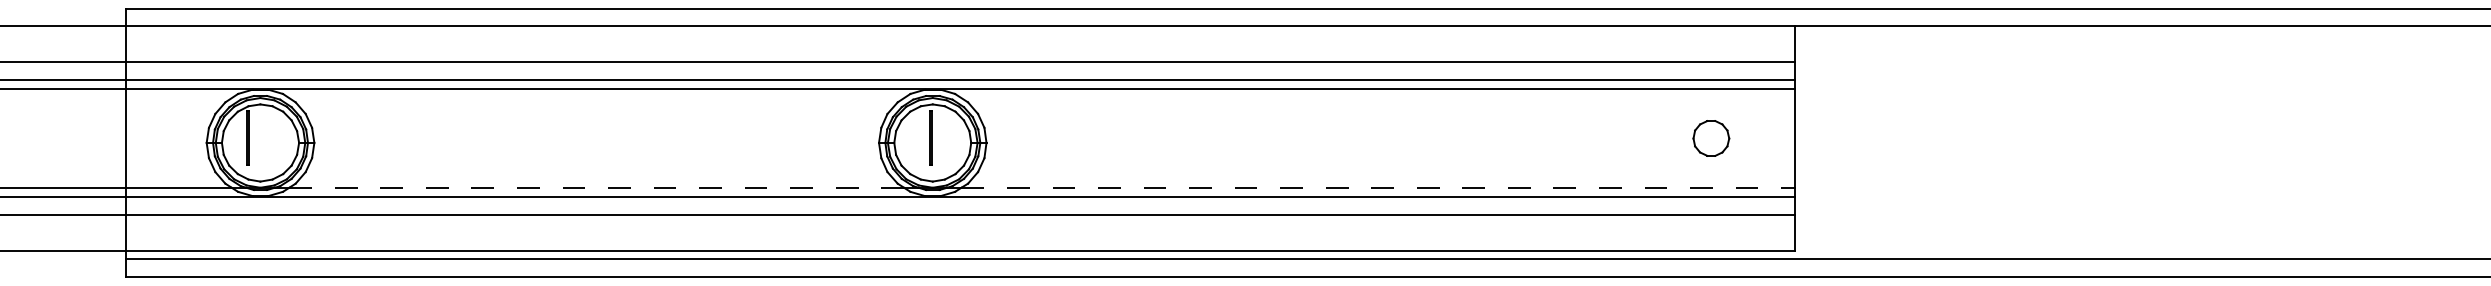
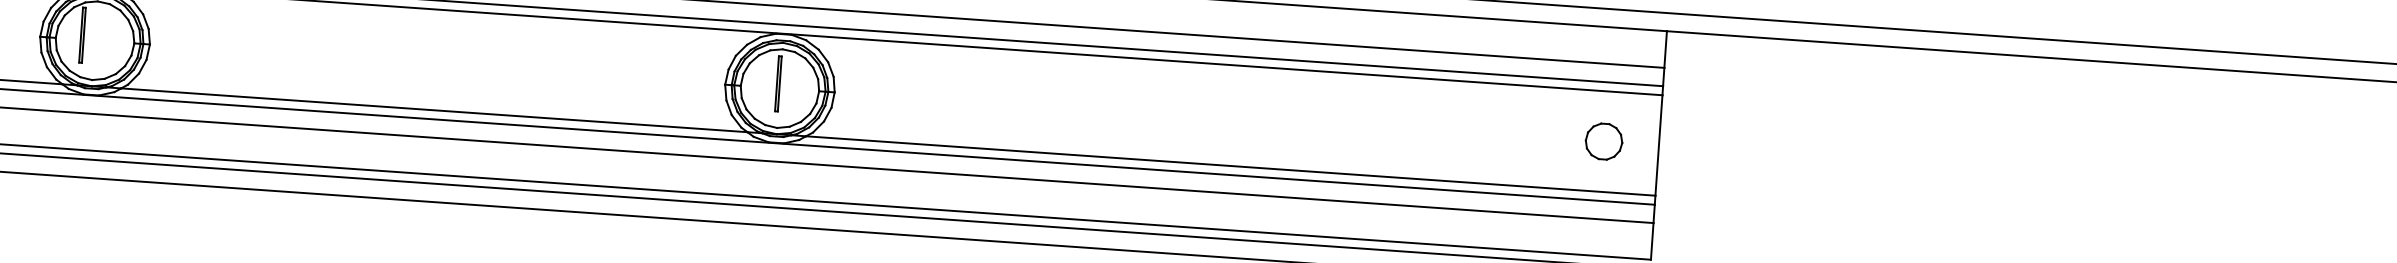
part: (1711, 138) -> (1604, 141), moved
line: (597, 187) -> (435, 110), dashed -> solid
line: (1378, 187) -> (1230, 165), dashed -> solid

